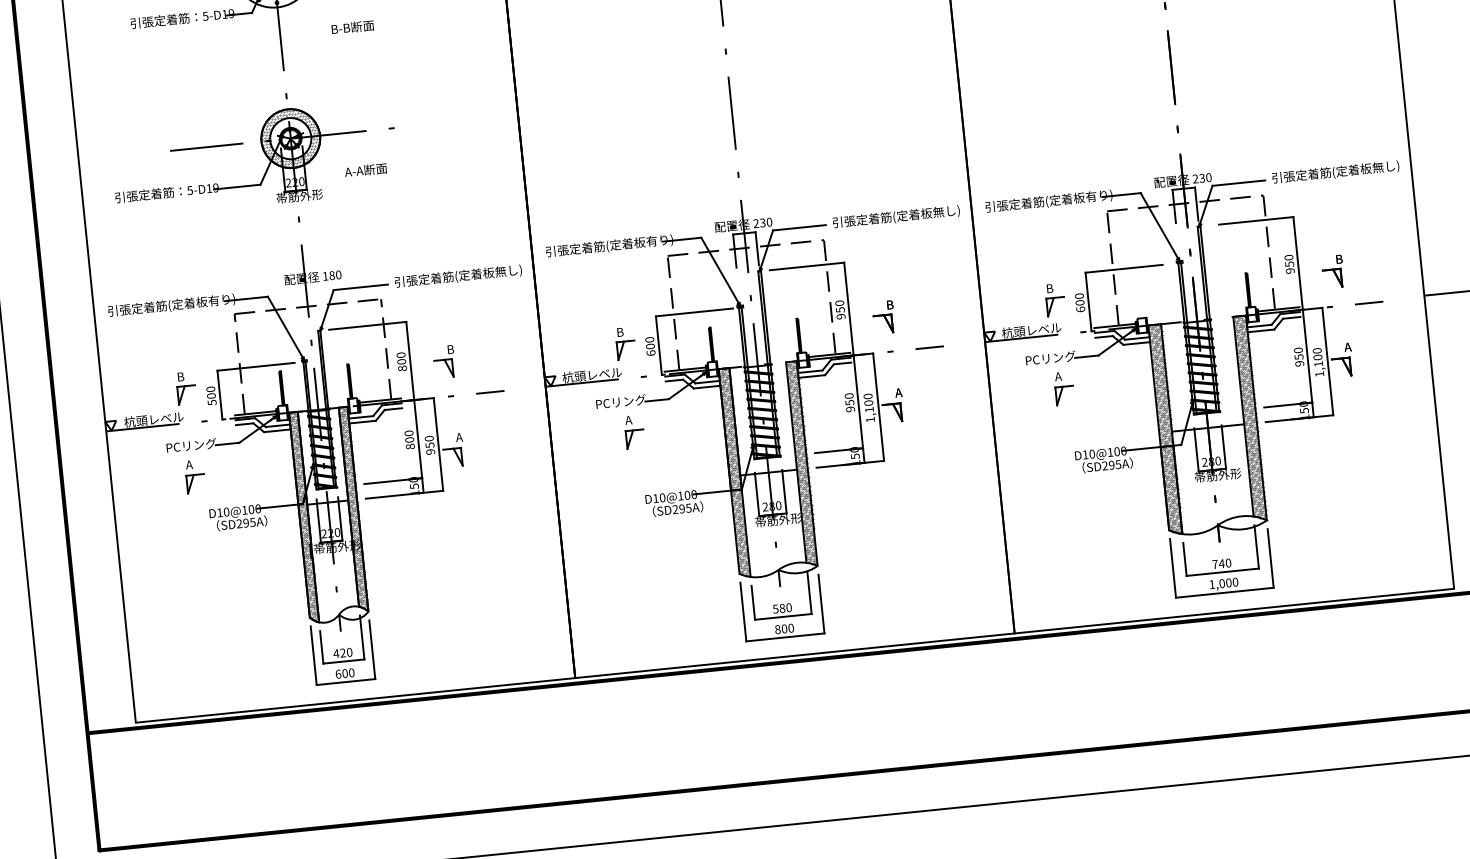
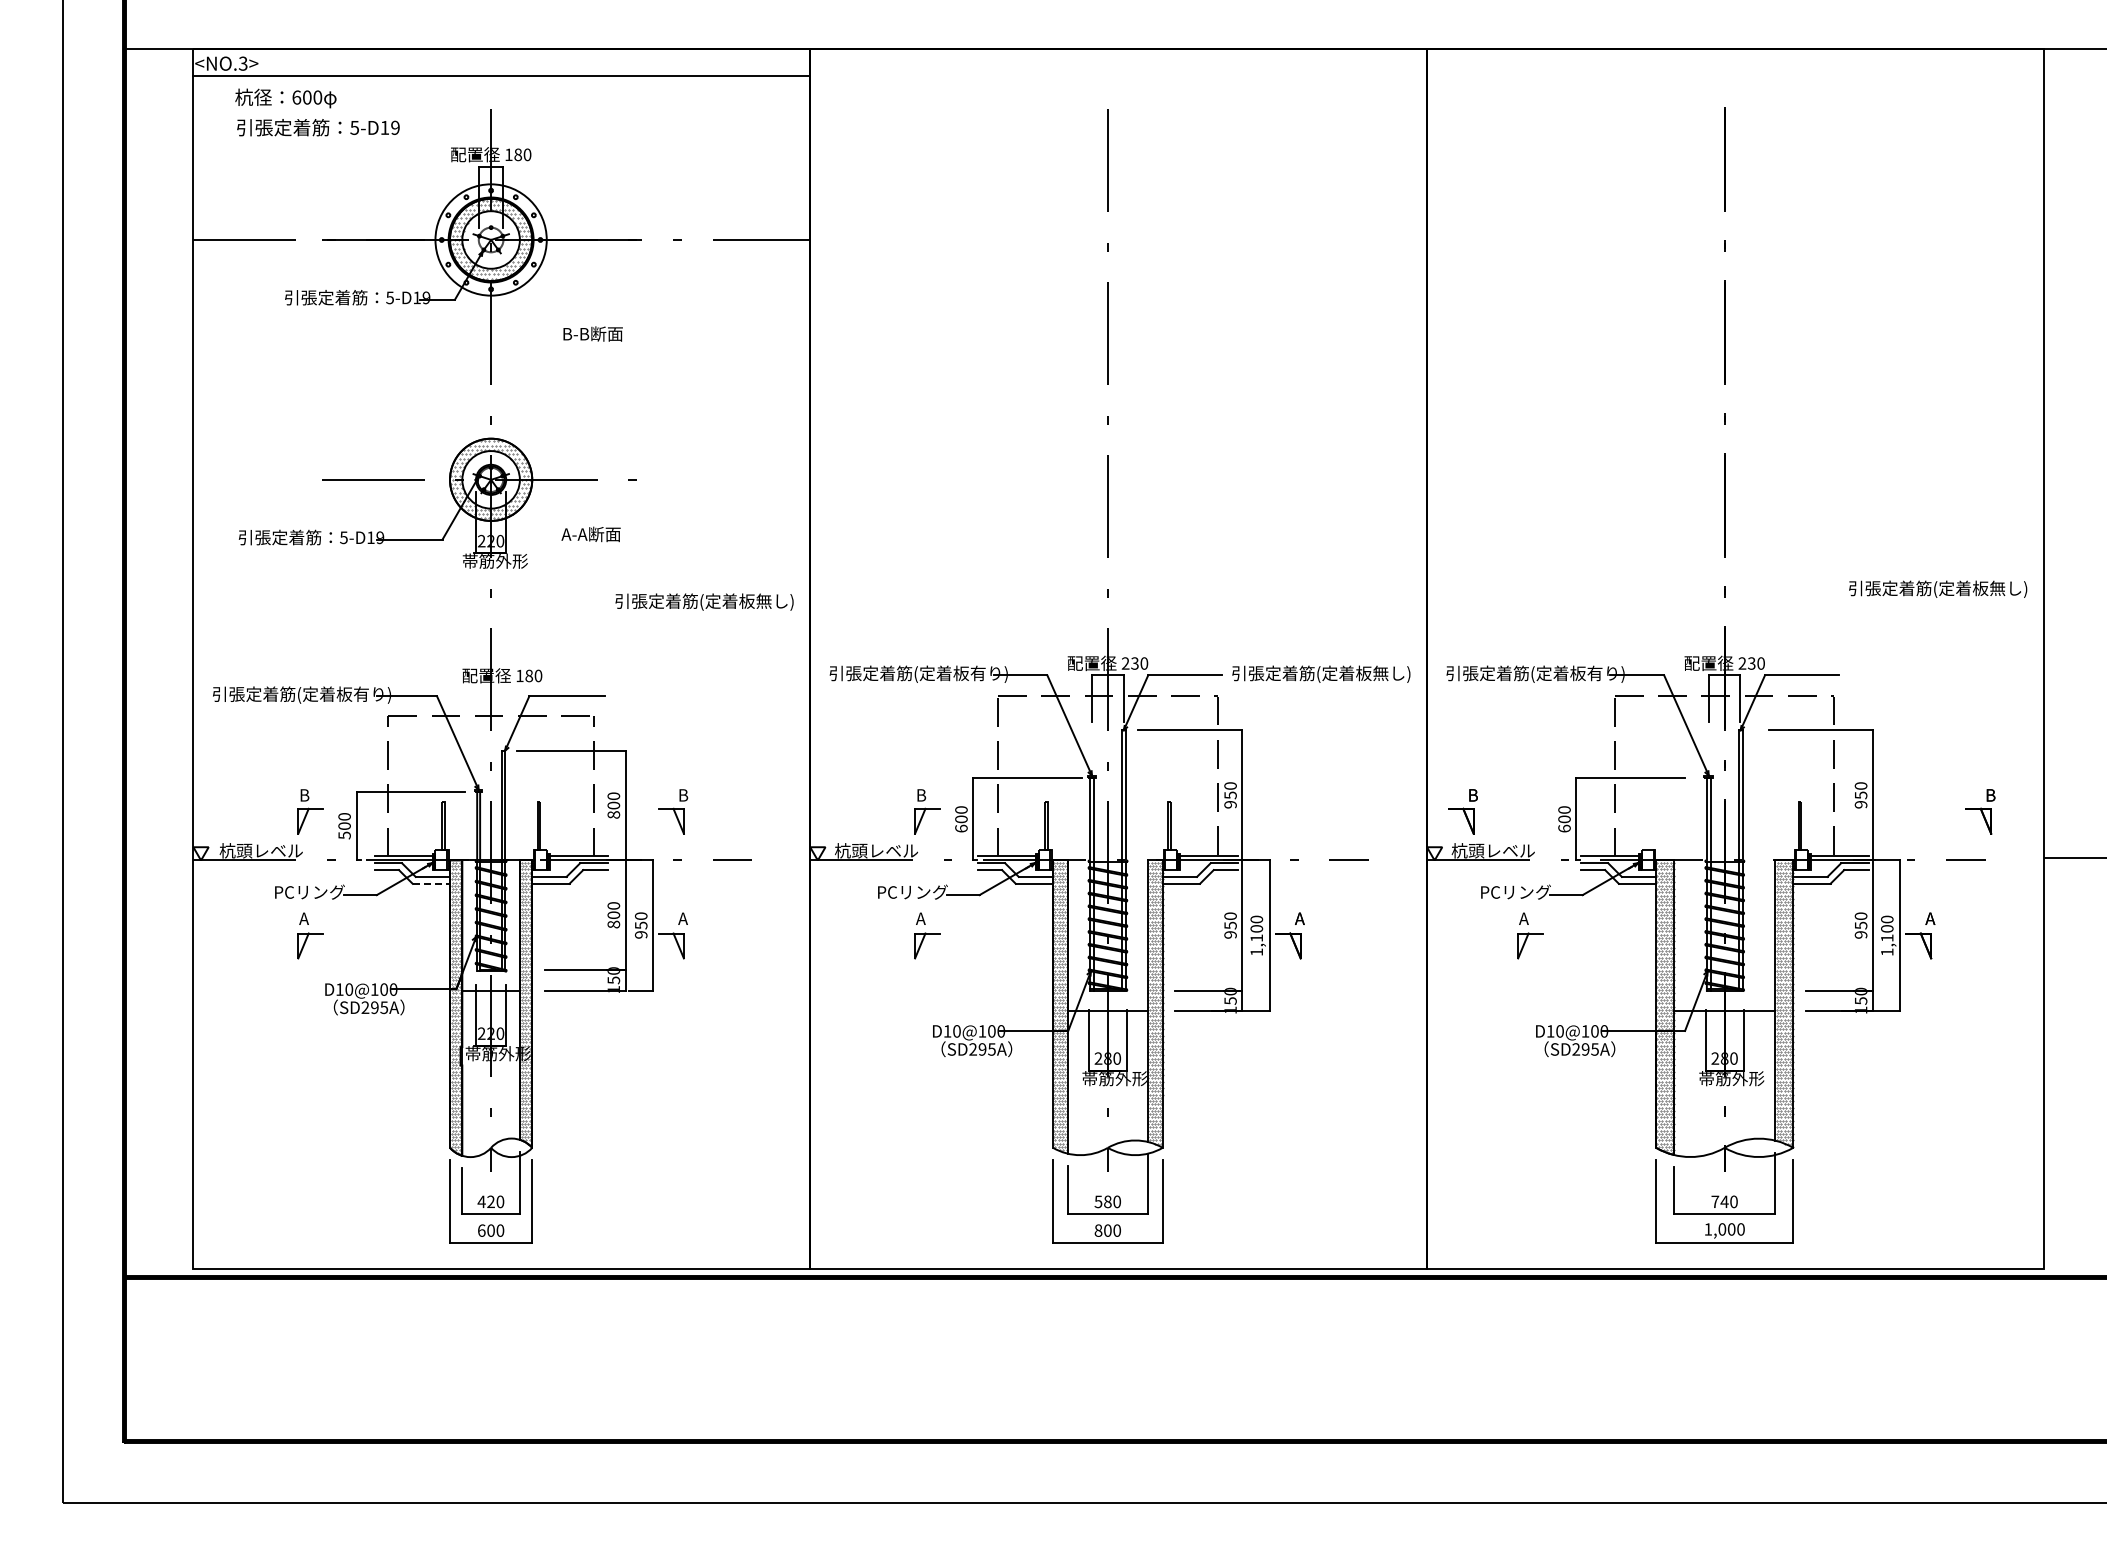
text: (1335, 171) -> (1938, 588), moved
part: (1333, 271) -> (1980, 811), moved
text: (458, 276) -> (704, 601), moved
part: (1055, 299) -> (1530, 811), removed
part: (883, 317) -> (1462, 811), moved
line: (277, 430) -> (431, 883), solid -> dashed

